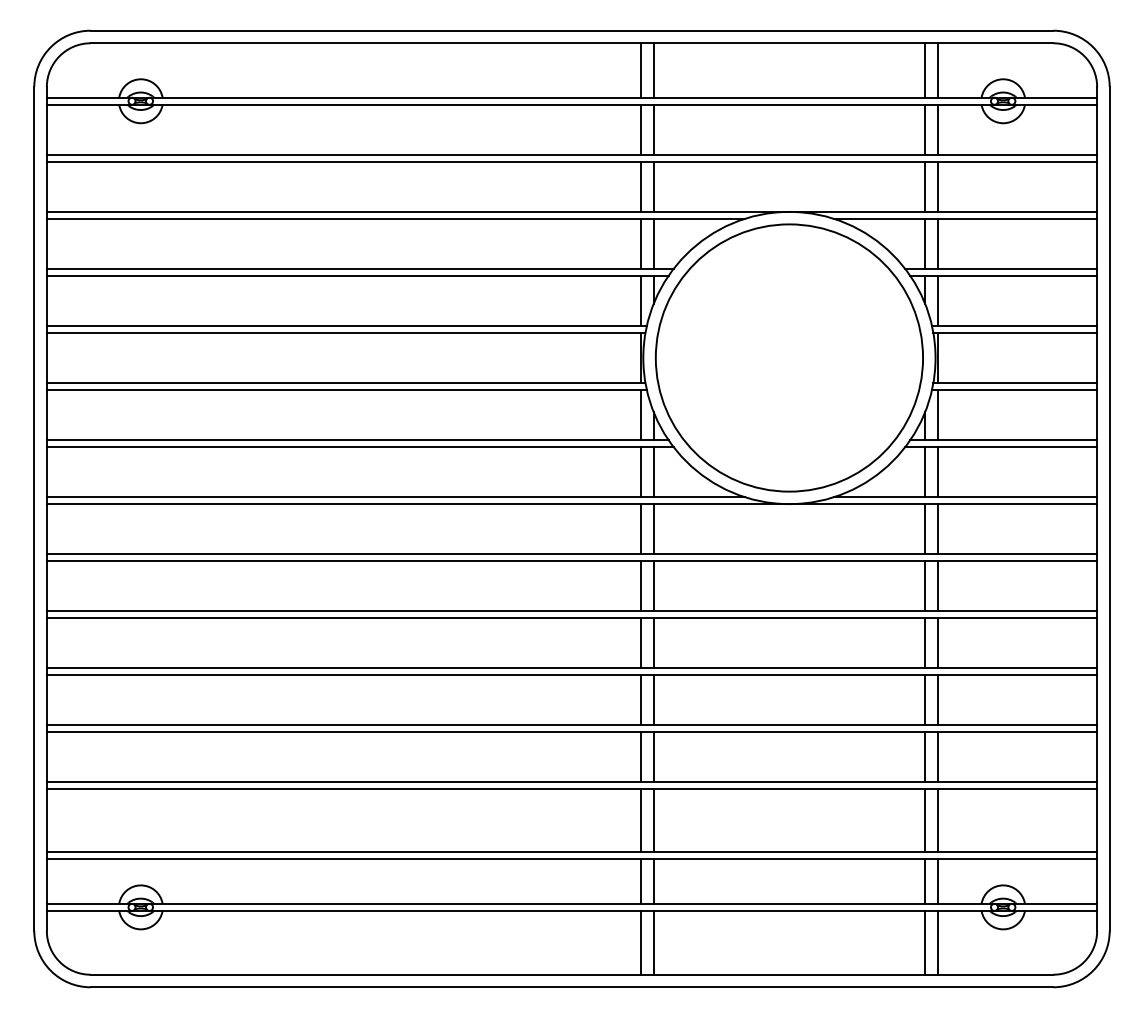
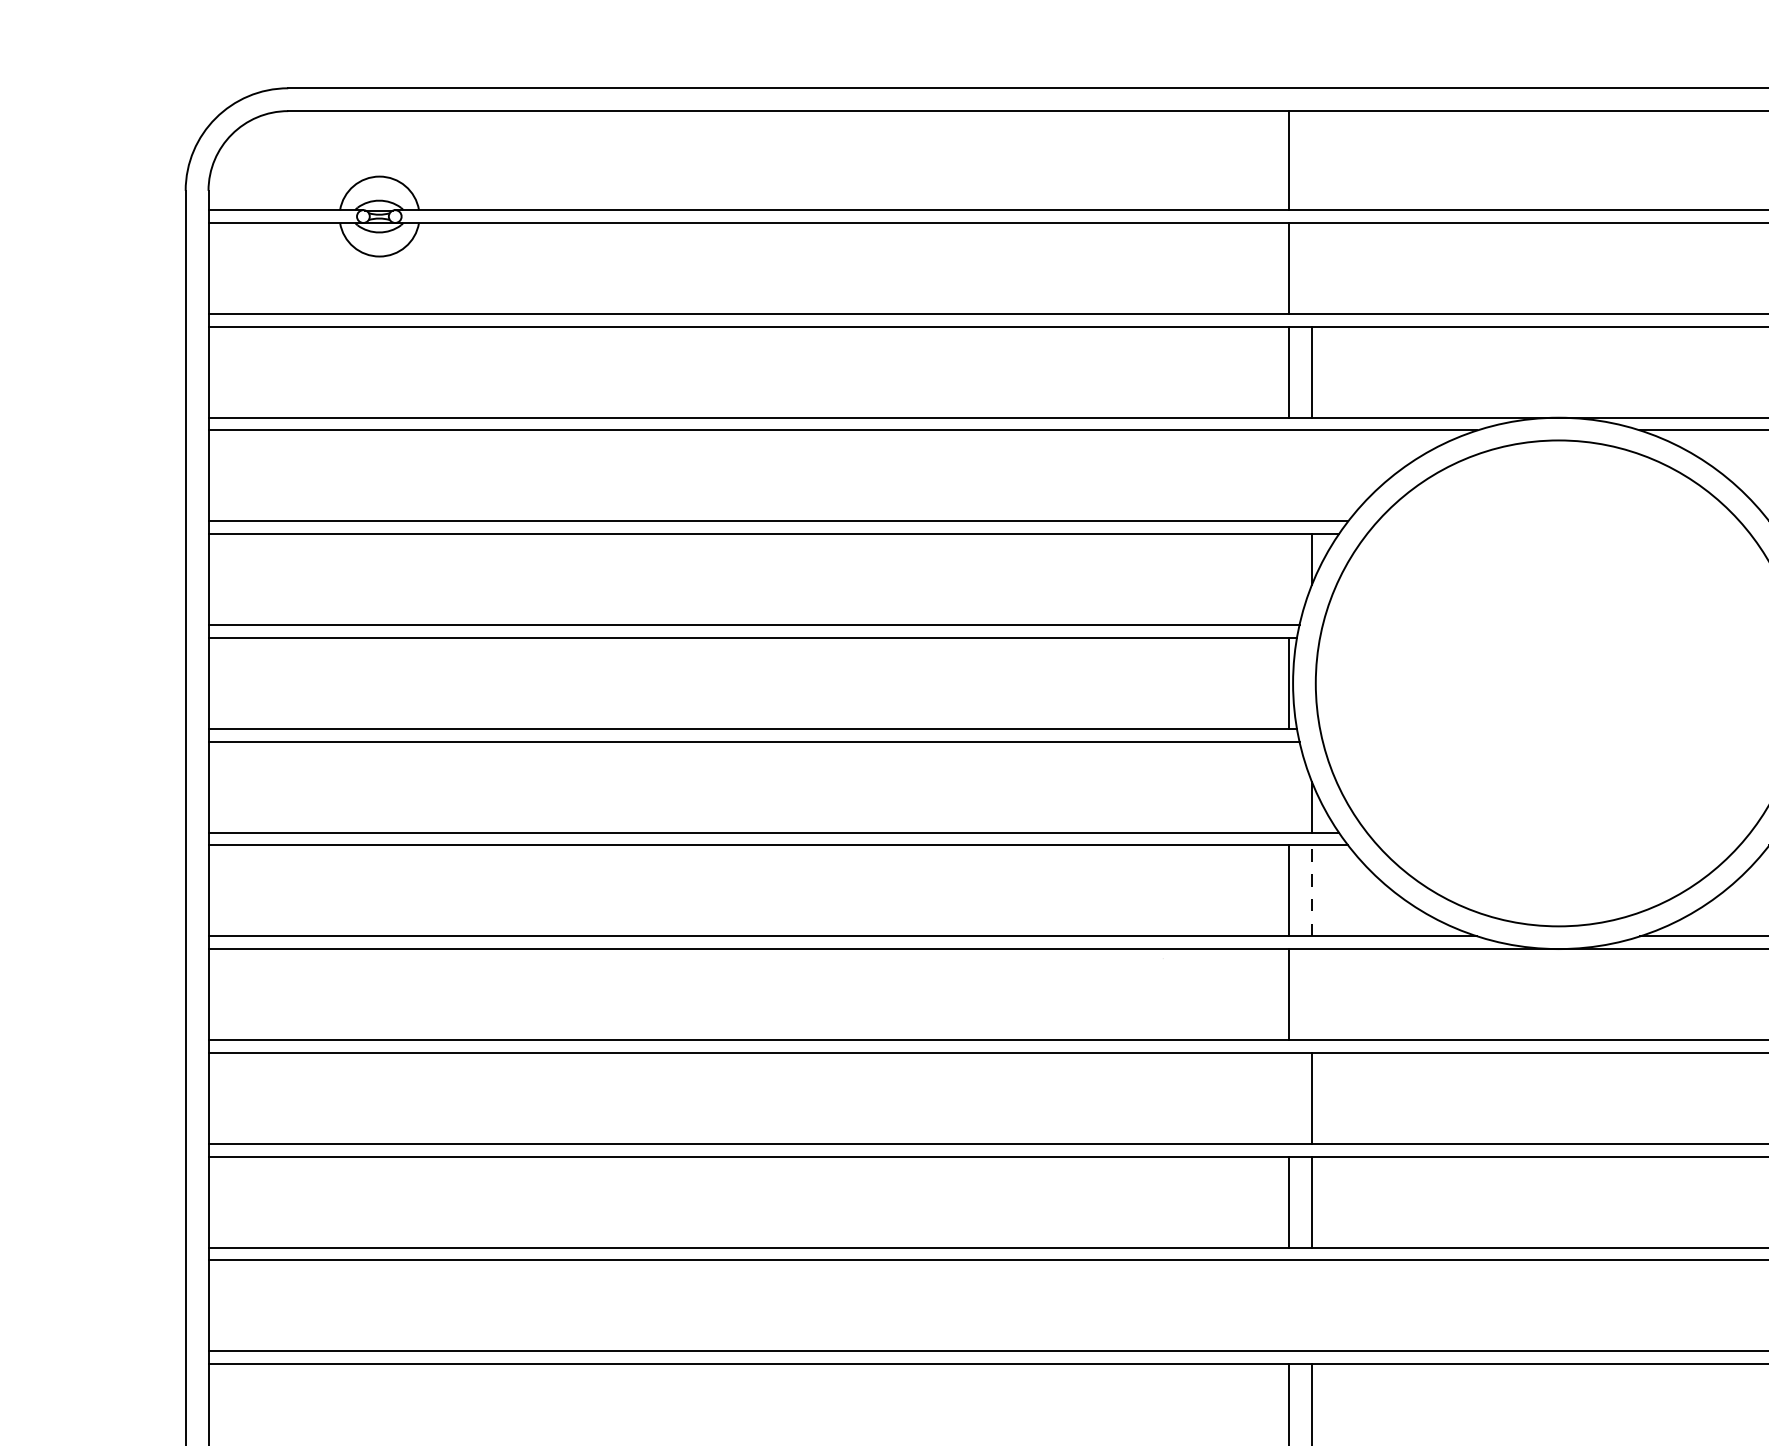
line: (653, 70) -> (1311, 160), removed
line: (653, 129) -> (1311, 267), removed
line: (641, 243) -> (1289, 475), removed
line: (653, 243) -> (1311, 475), removed
line: (641, 300) -> (1289, 578), removed
line: (641, 415) -> (1289, 787), removed
line: (653, 472) -> (1311, 891), solid -> dashed
line: (653, 529) -> (1311, 995), removed
line: (641, 586) -> (1289, 1098), removed
line: (641, 700) -> (1289, 1306), removed
line: (653, 700) -> (1311, 1306), removed

